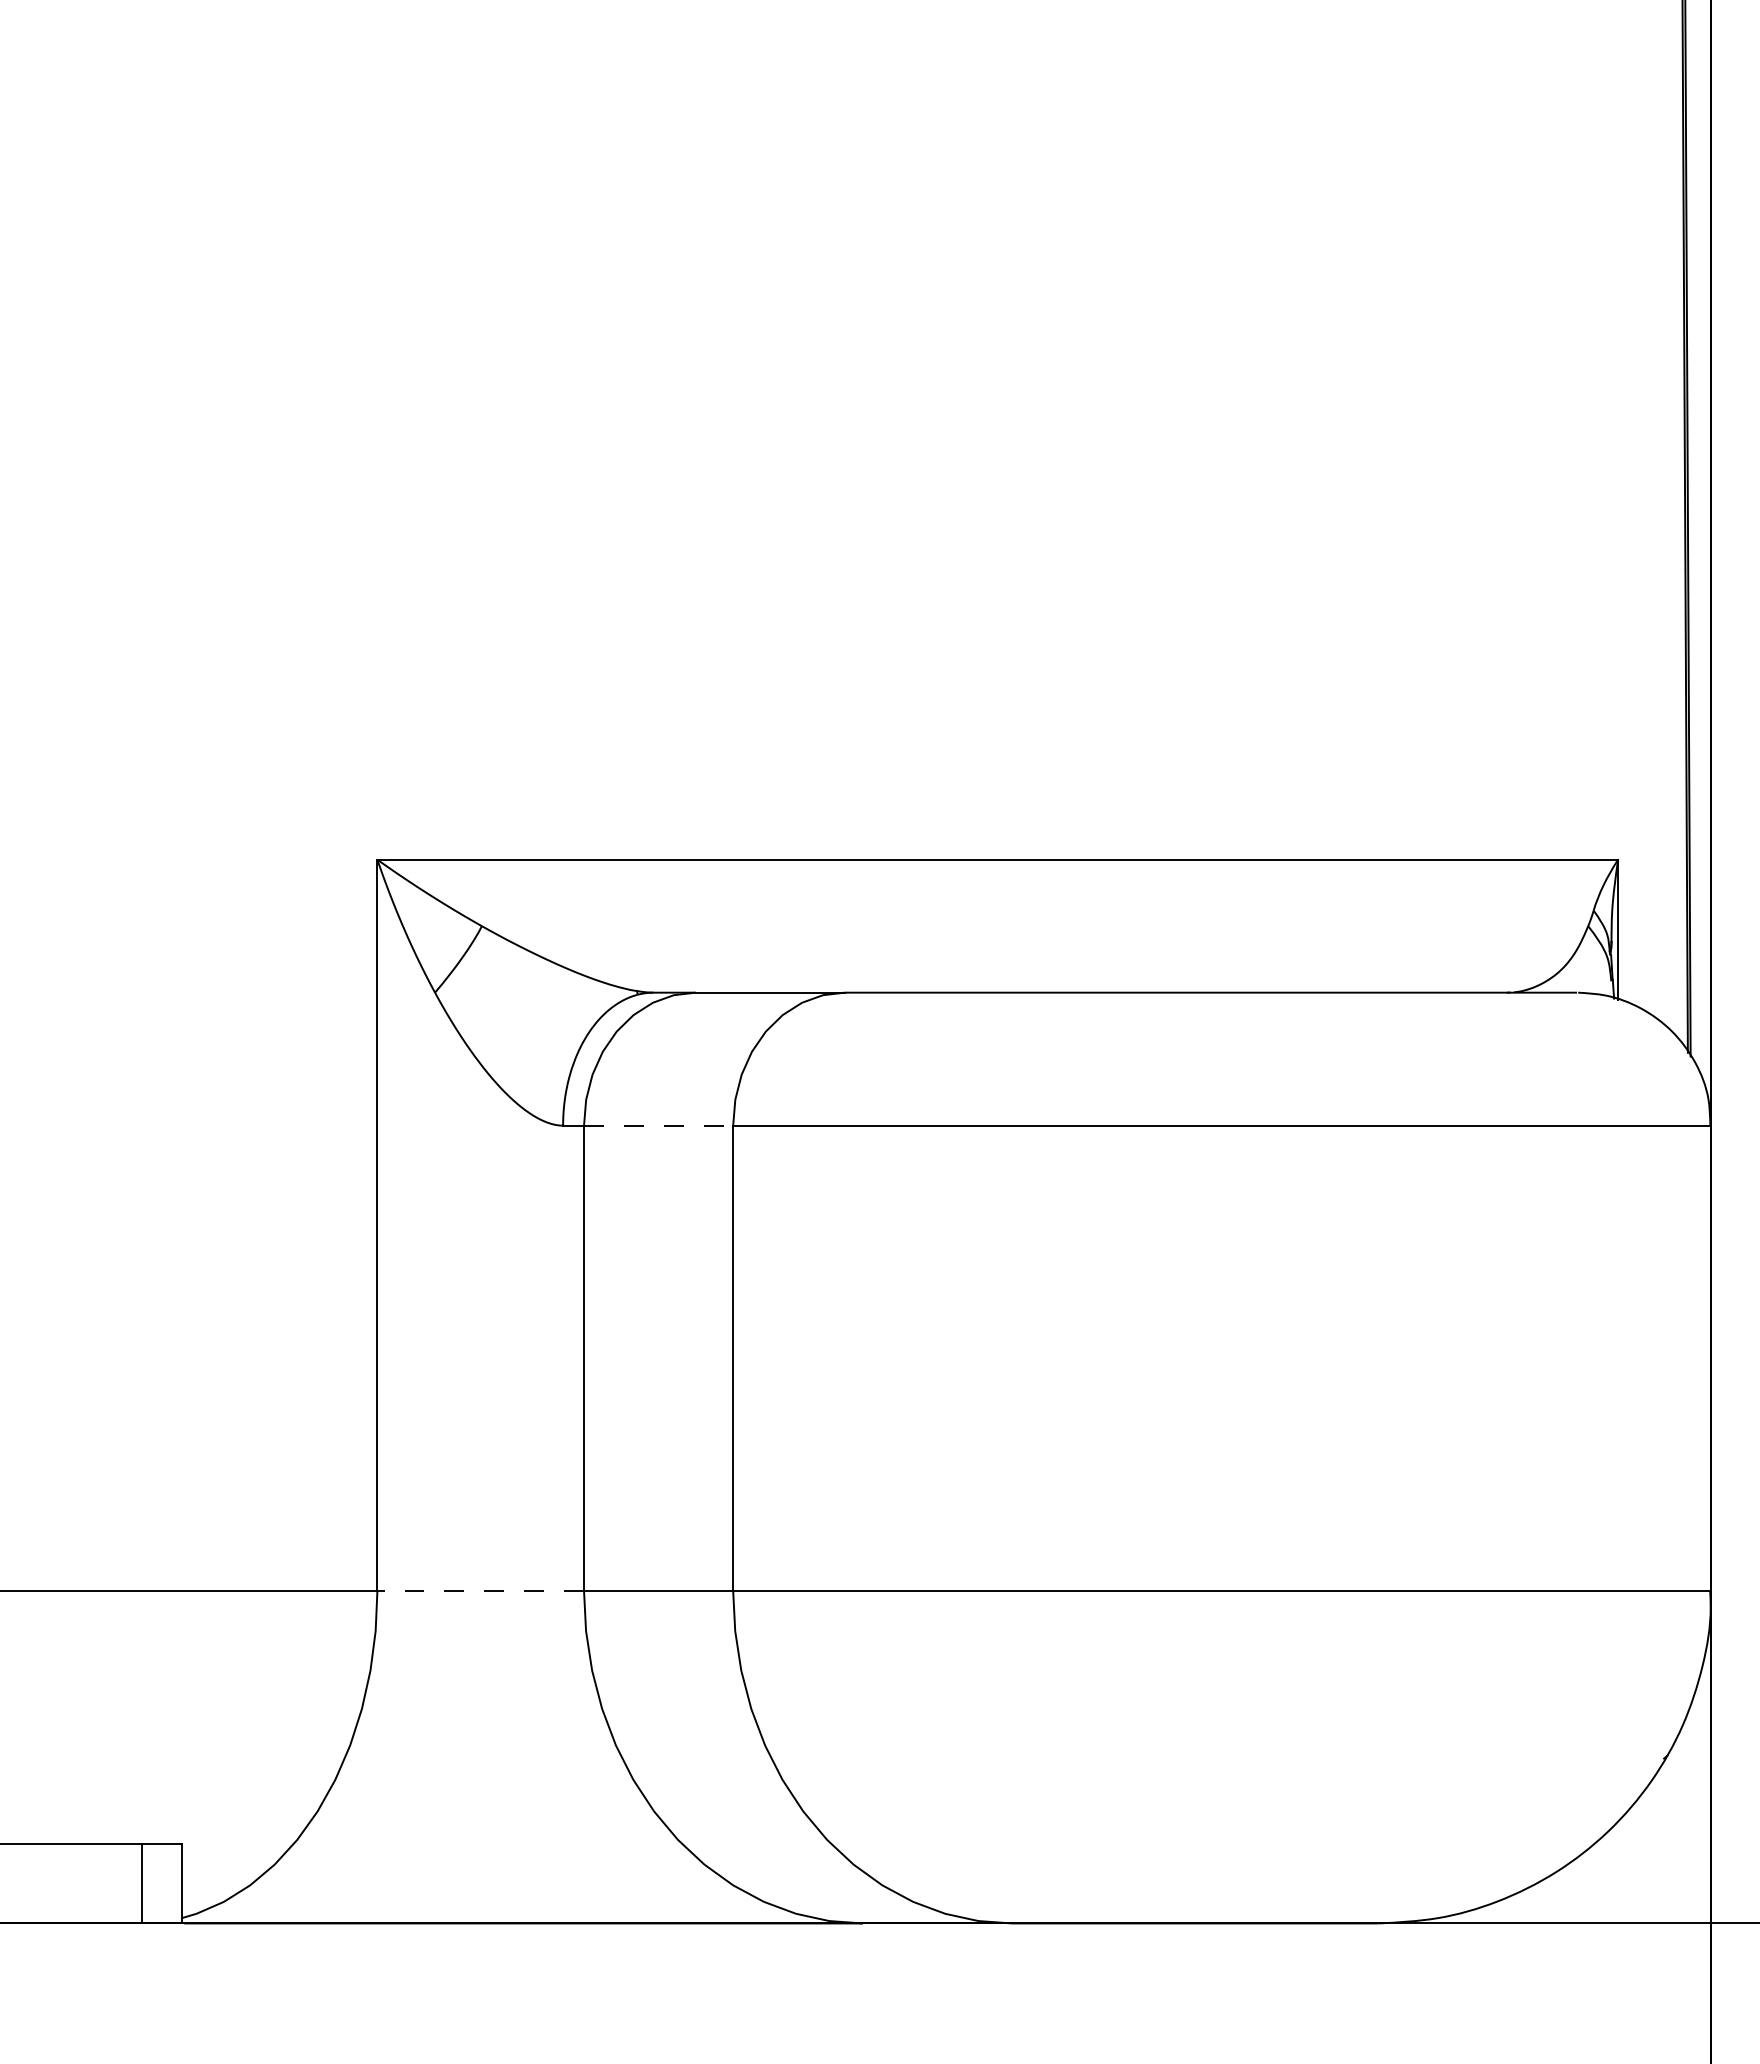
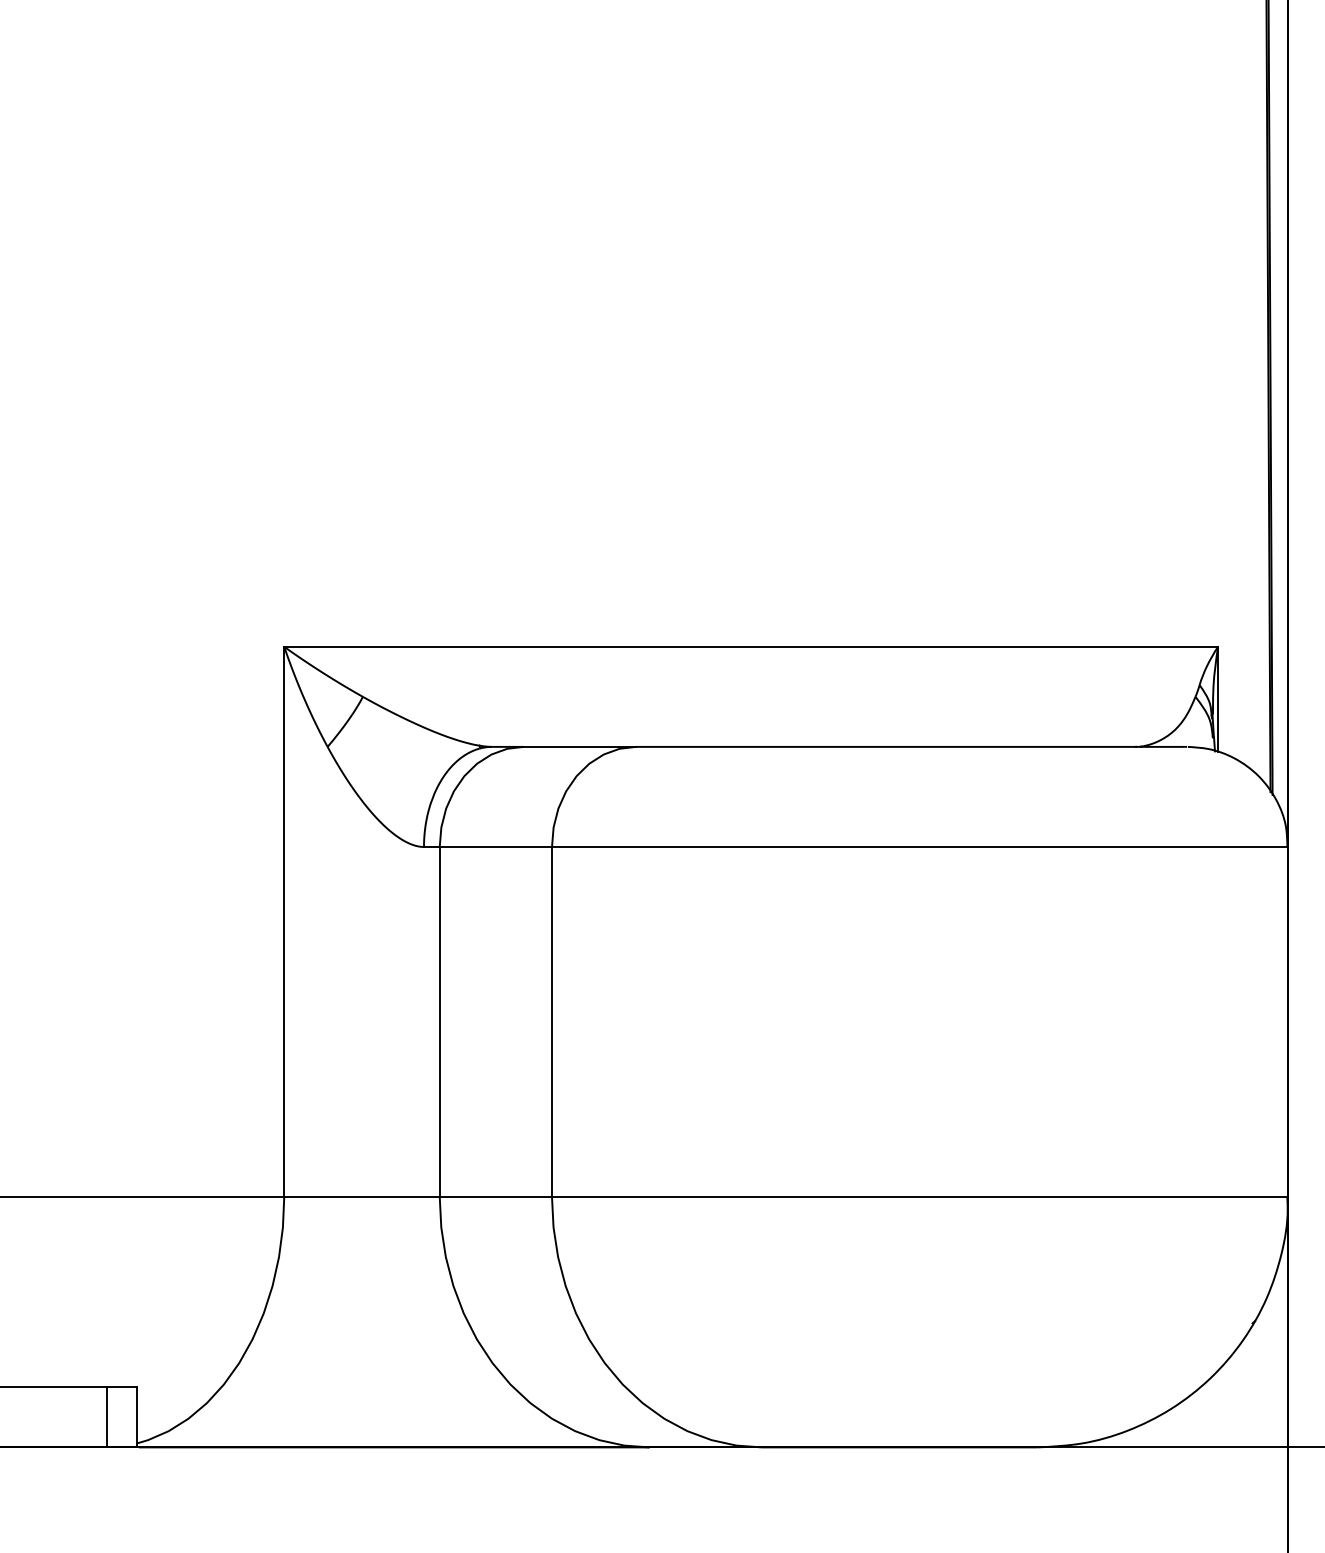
line: (658, 1125) -> (495, 846), dashed -> solid
line: (480, 1591) -> (361, 1197), dashed -> solid

